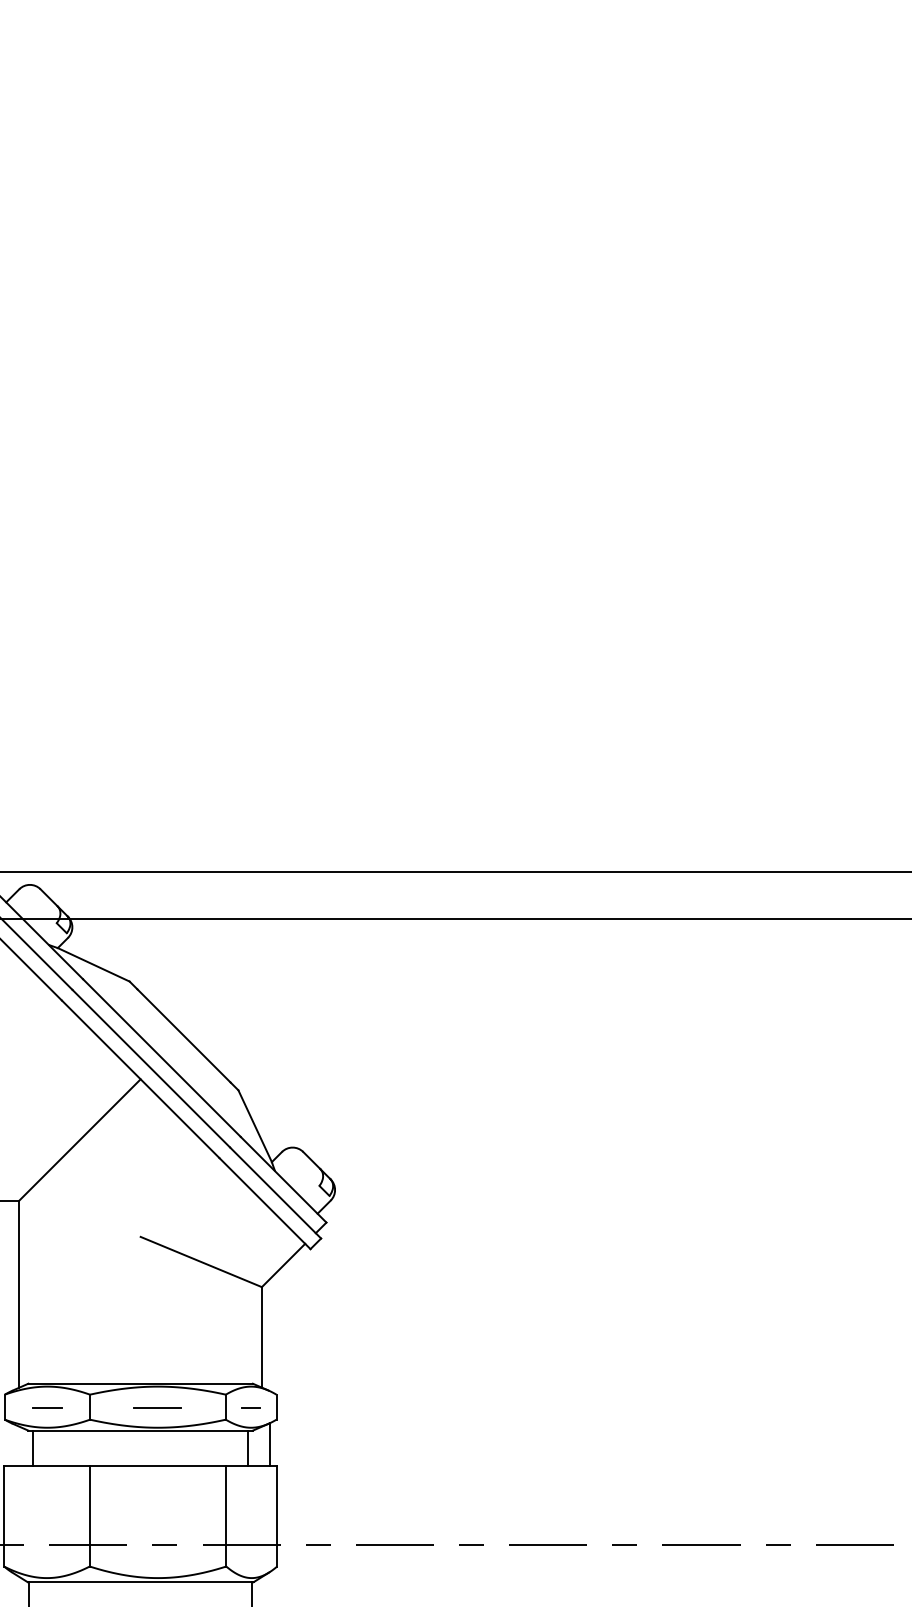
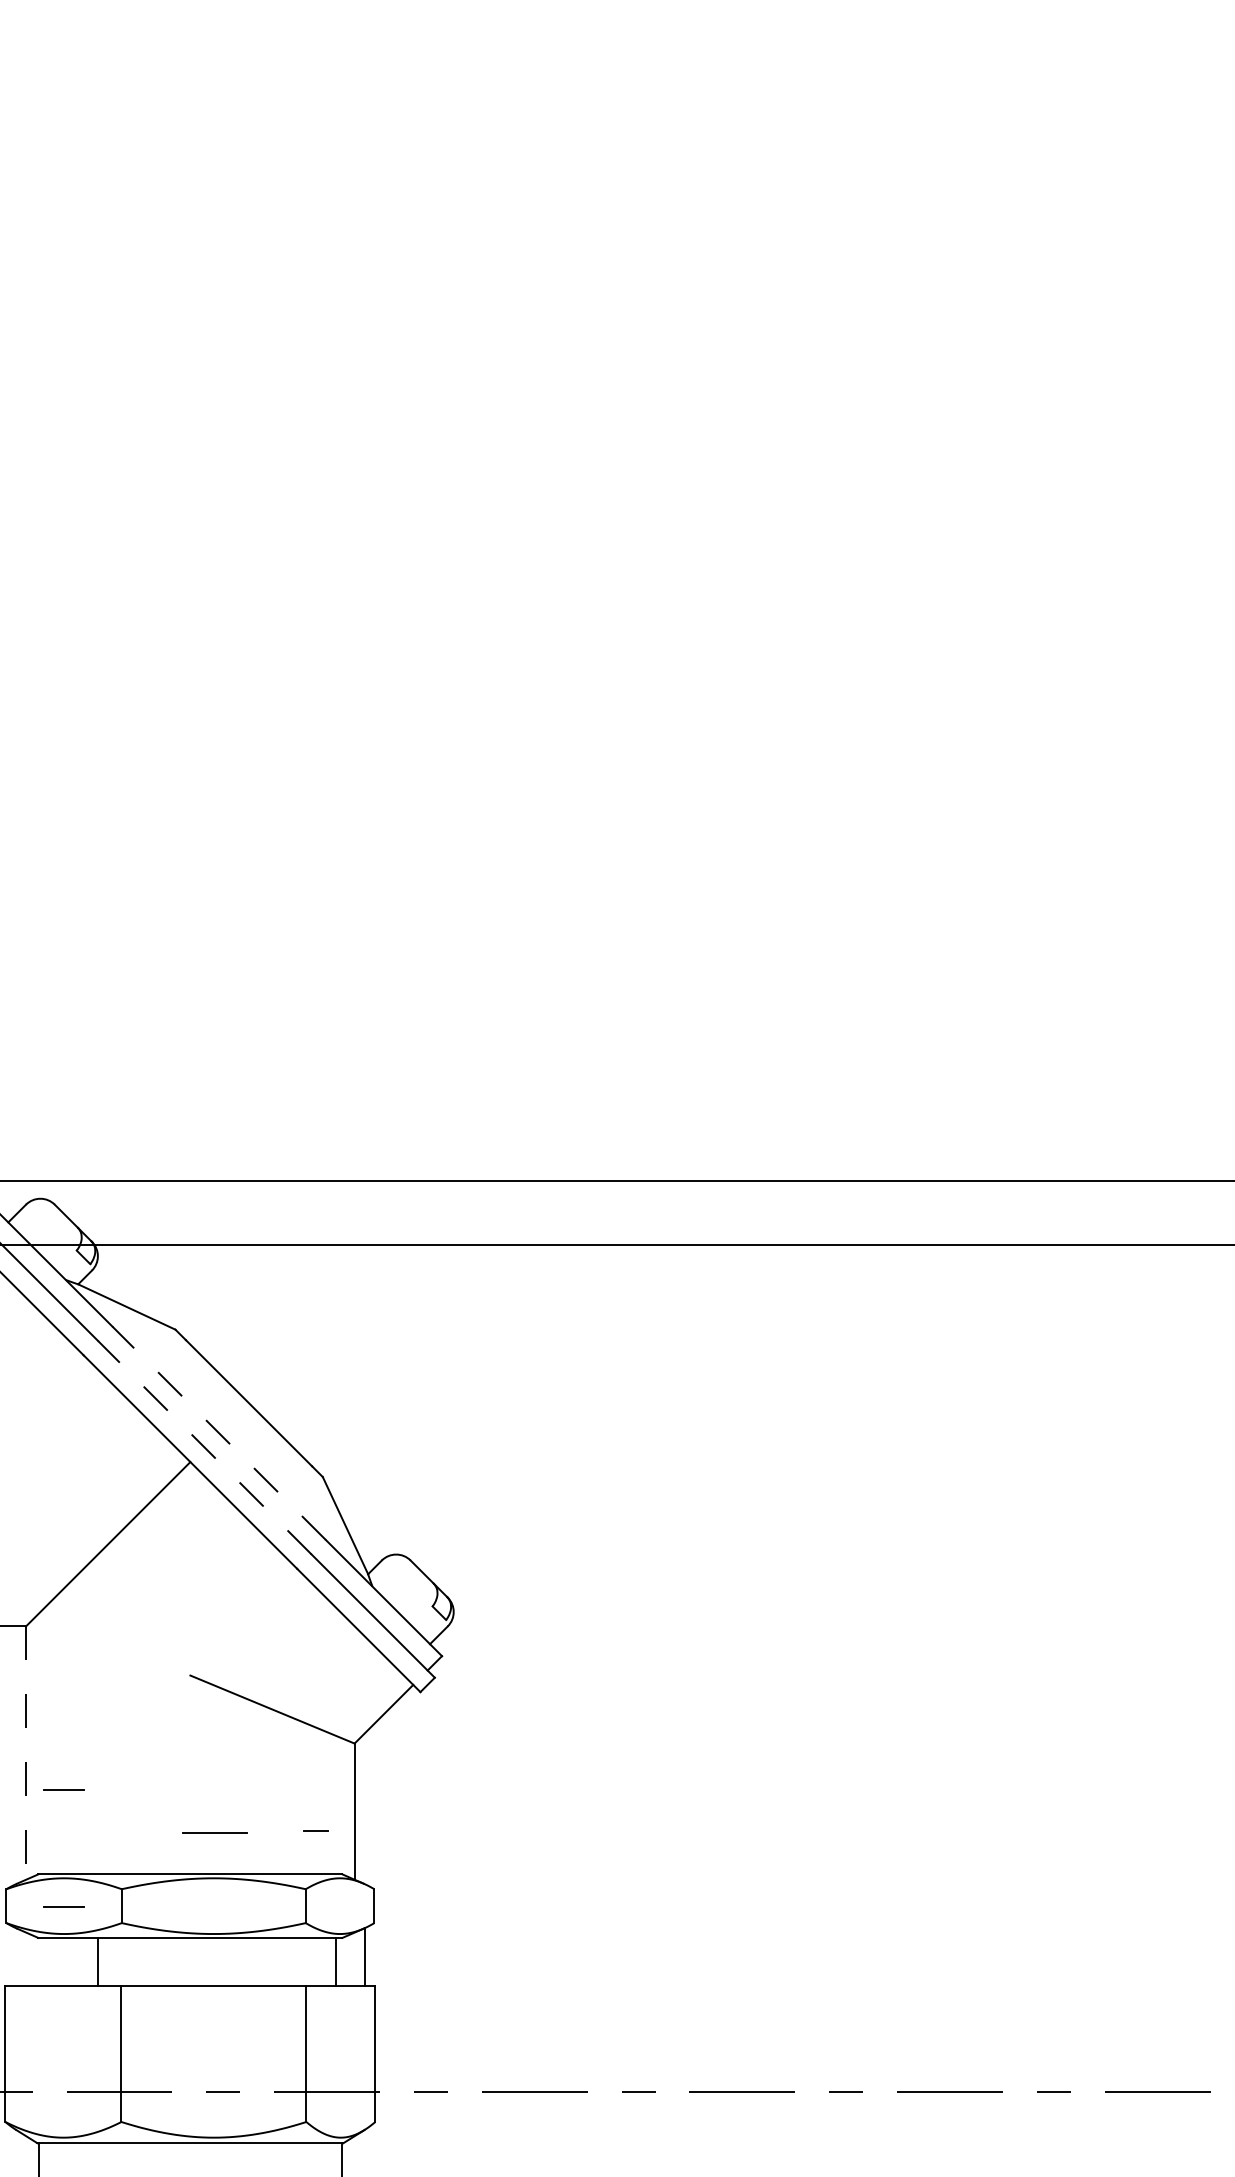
line: (162, 1058) -> (219, 1433), solid -> dashed
line: (151, 1068) -> (204, 1447), solid -> dashed
line: (19, 1293) -> (26, 1752), solid -> dashed
line: (46, 1321) -> (63, 1789), added
line: (157, 1407) -> (214, 1832), moved
line: (250, 1407) -> (315, 1830), moved
line: (32, 1448) -> (97, 1961), moved

